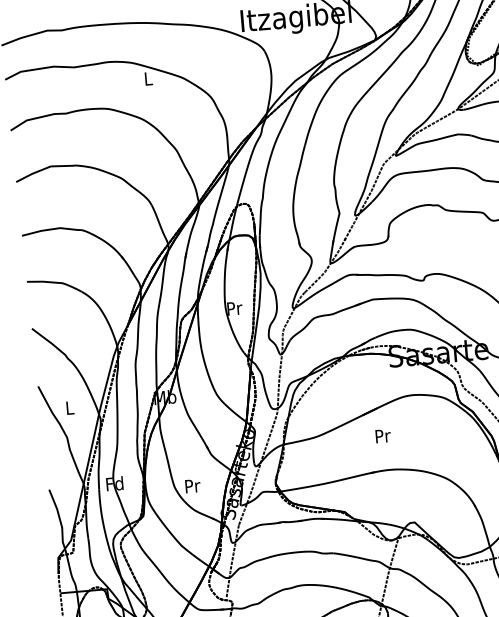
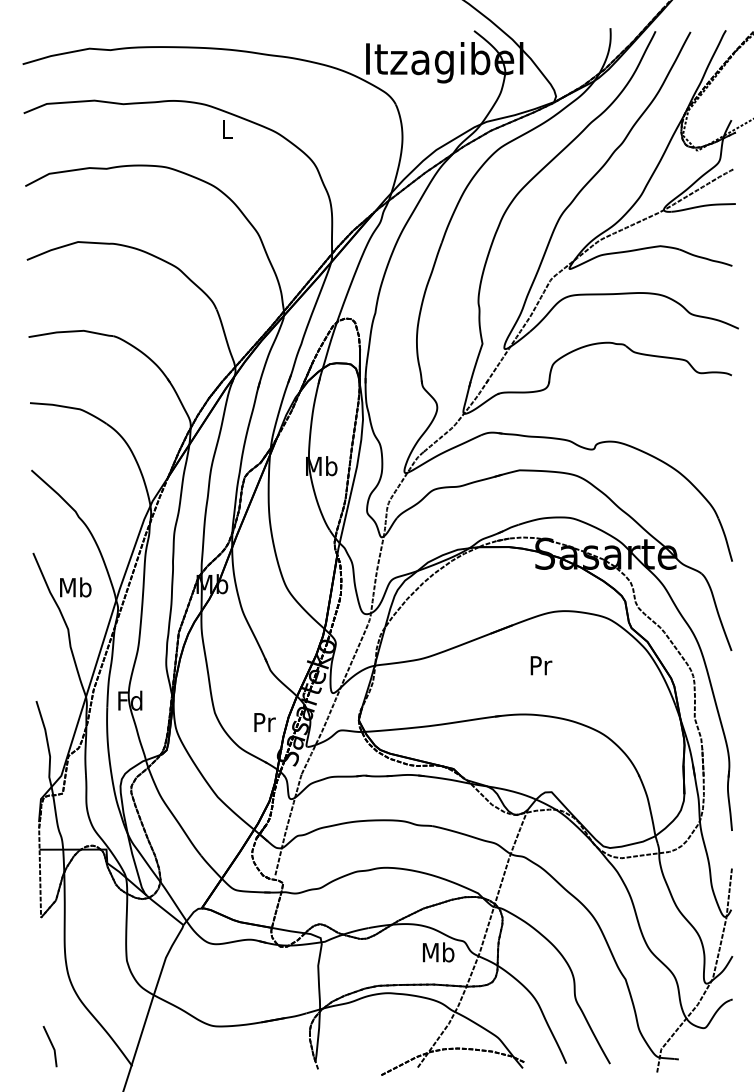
text: (234, 308) -> (321, 466), Pr -> Mb
text: (69, 407) -> (75, 587), L -> Mb
text: (383, 435) -> (541, 665), moved
text: (192, 486) -> (264, 722), moved

